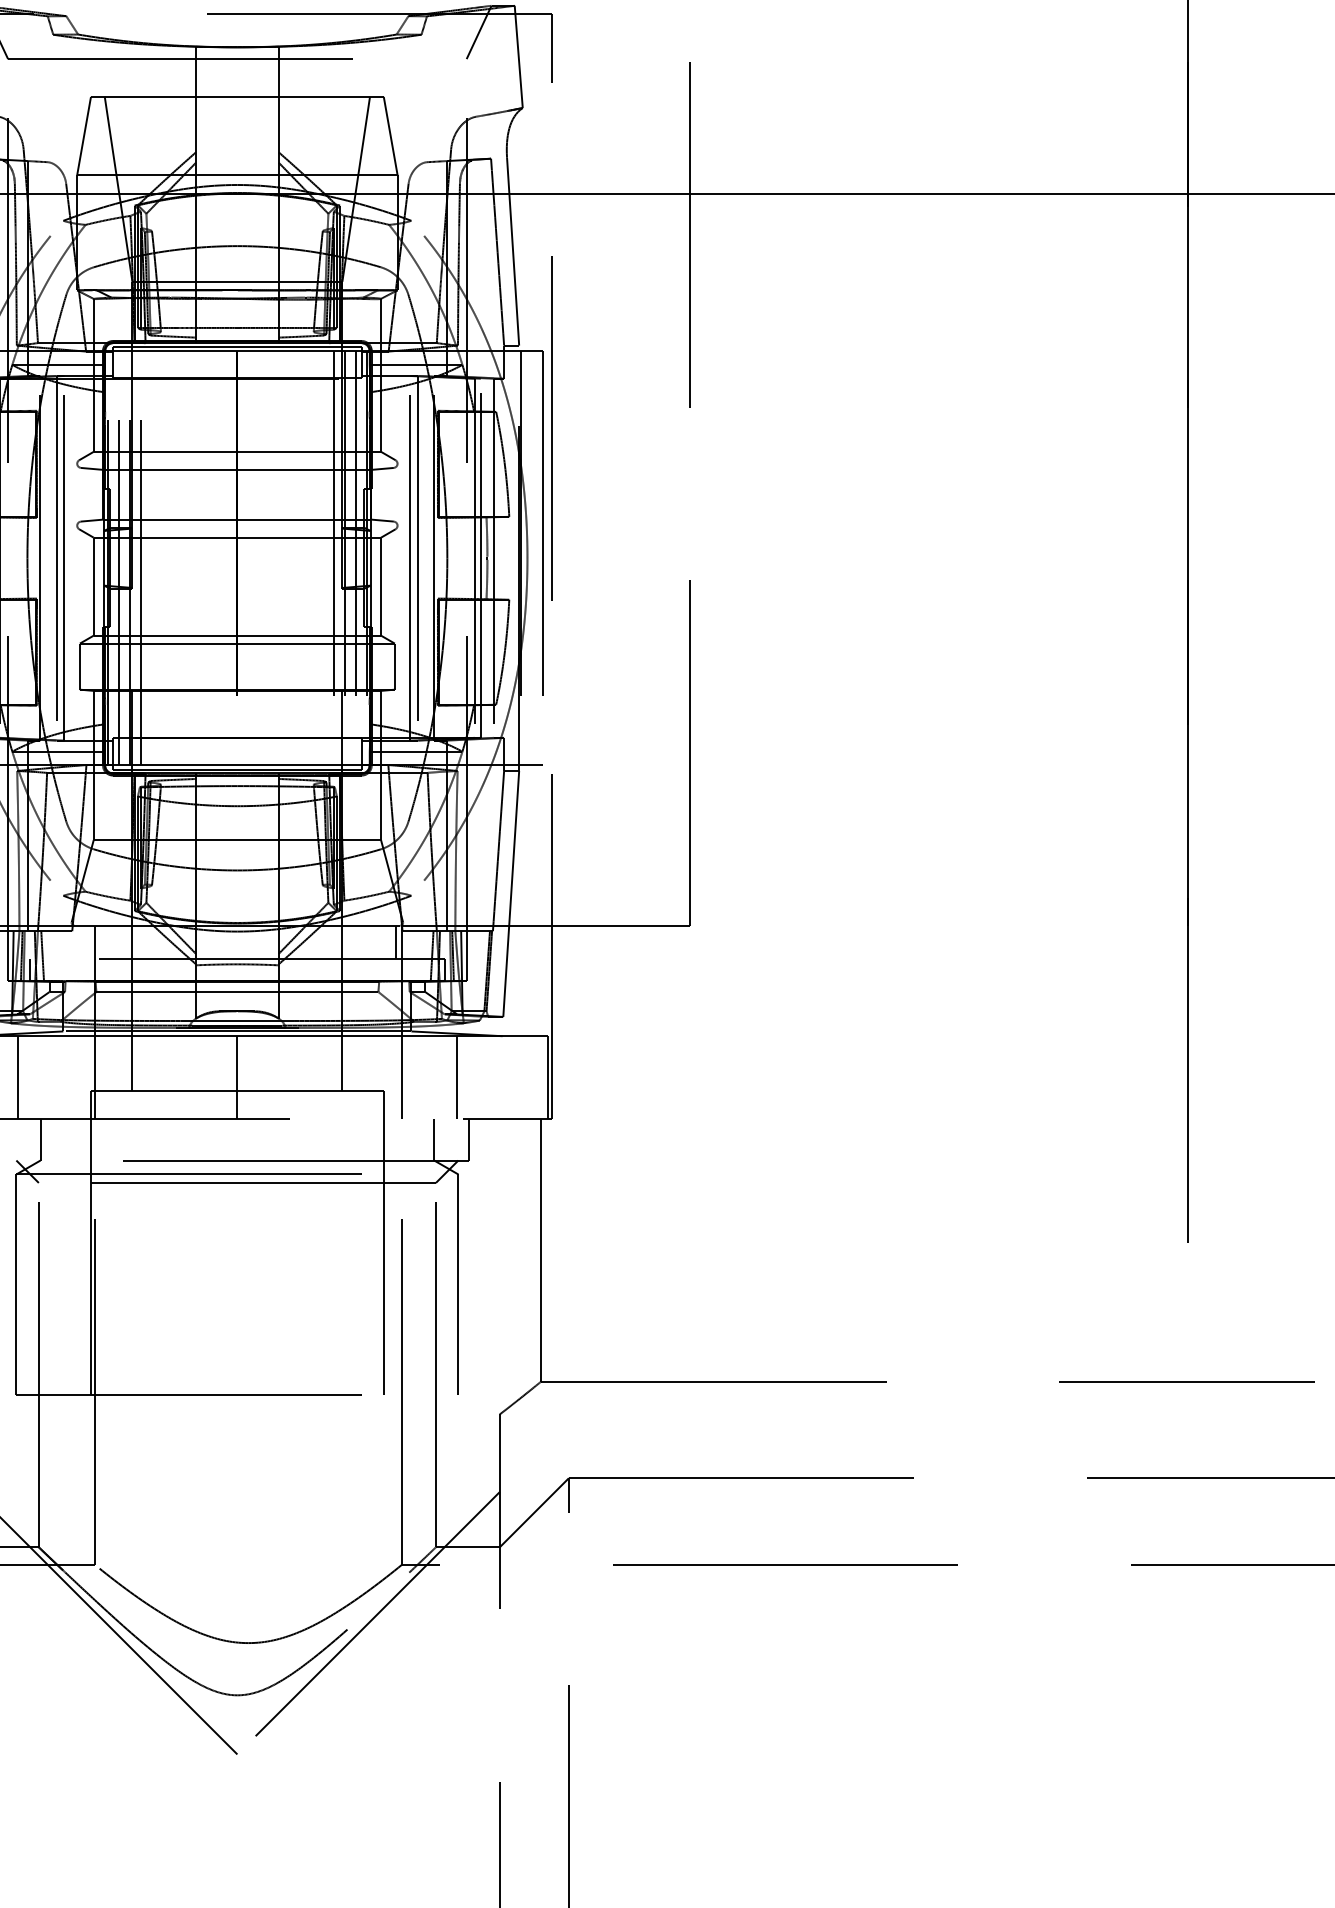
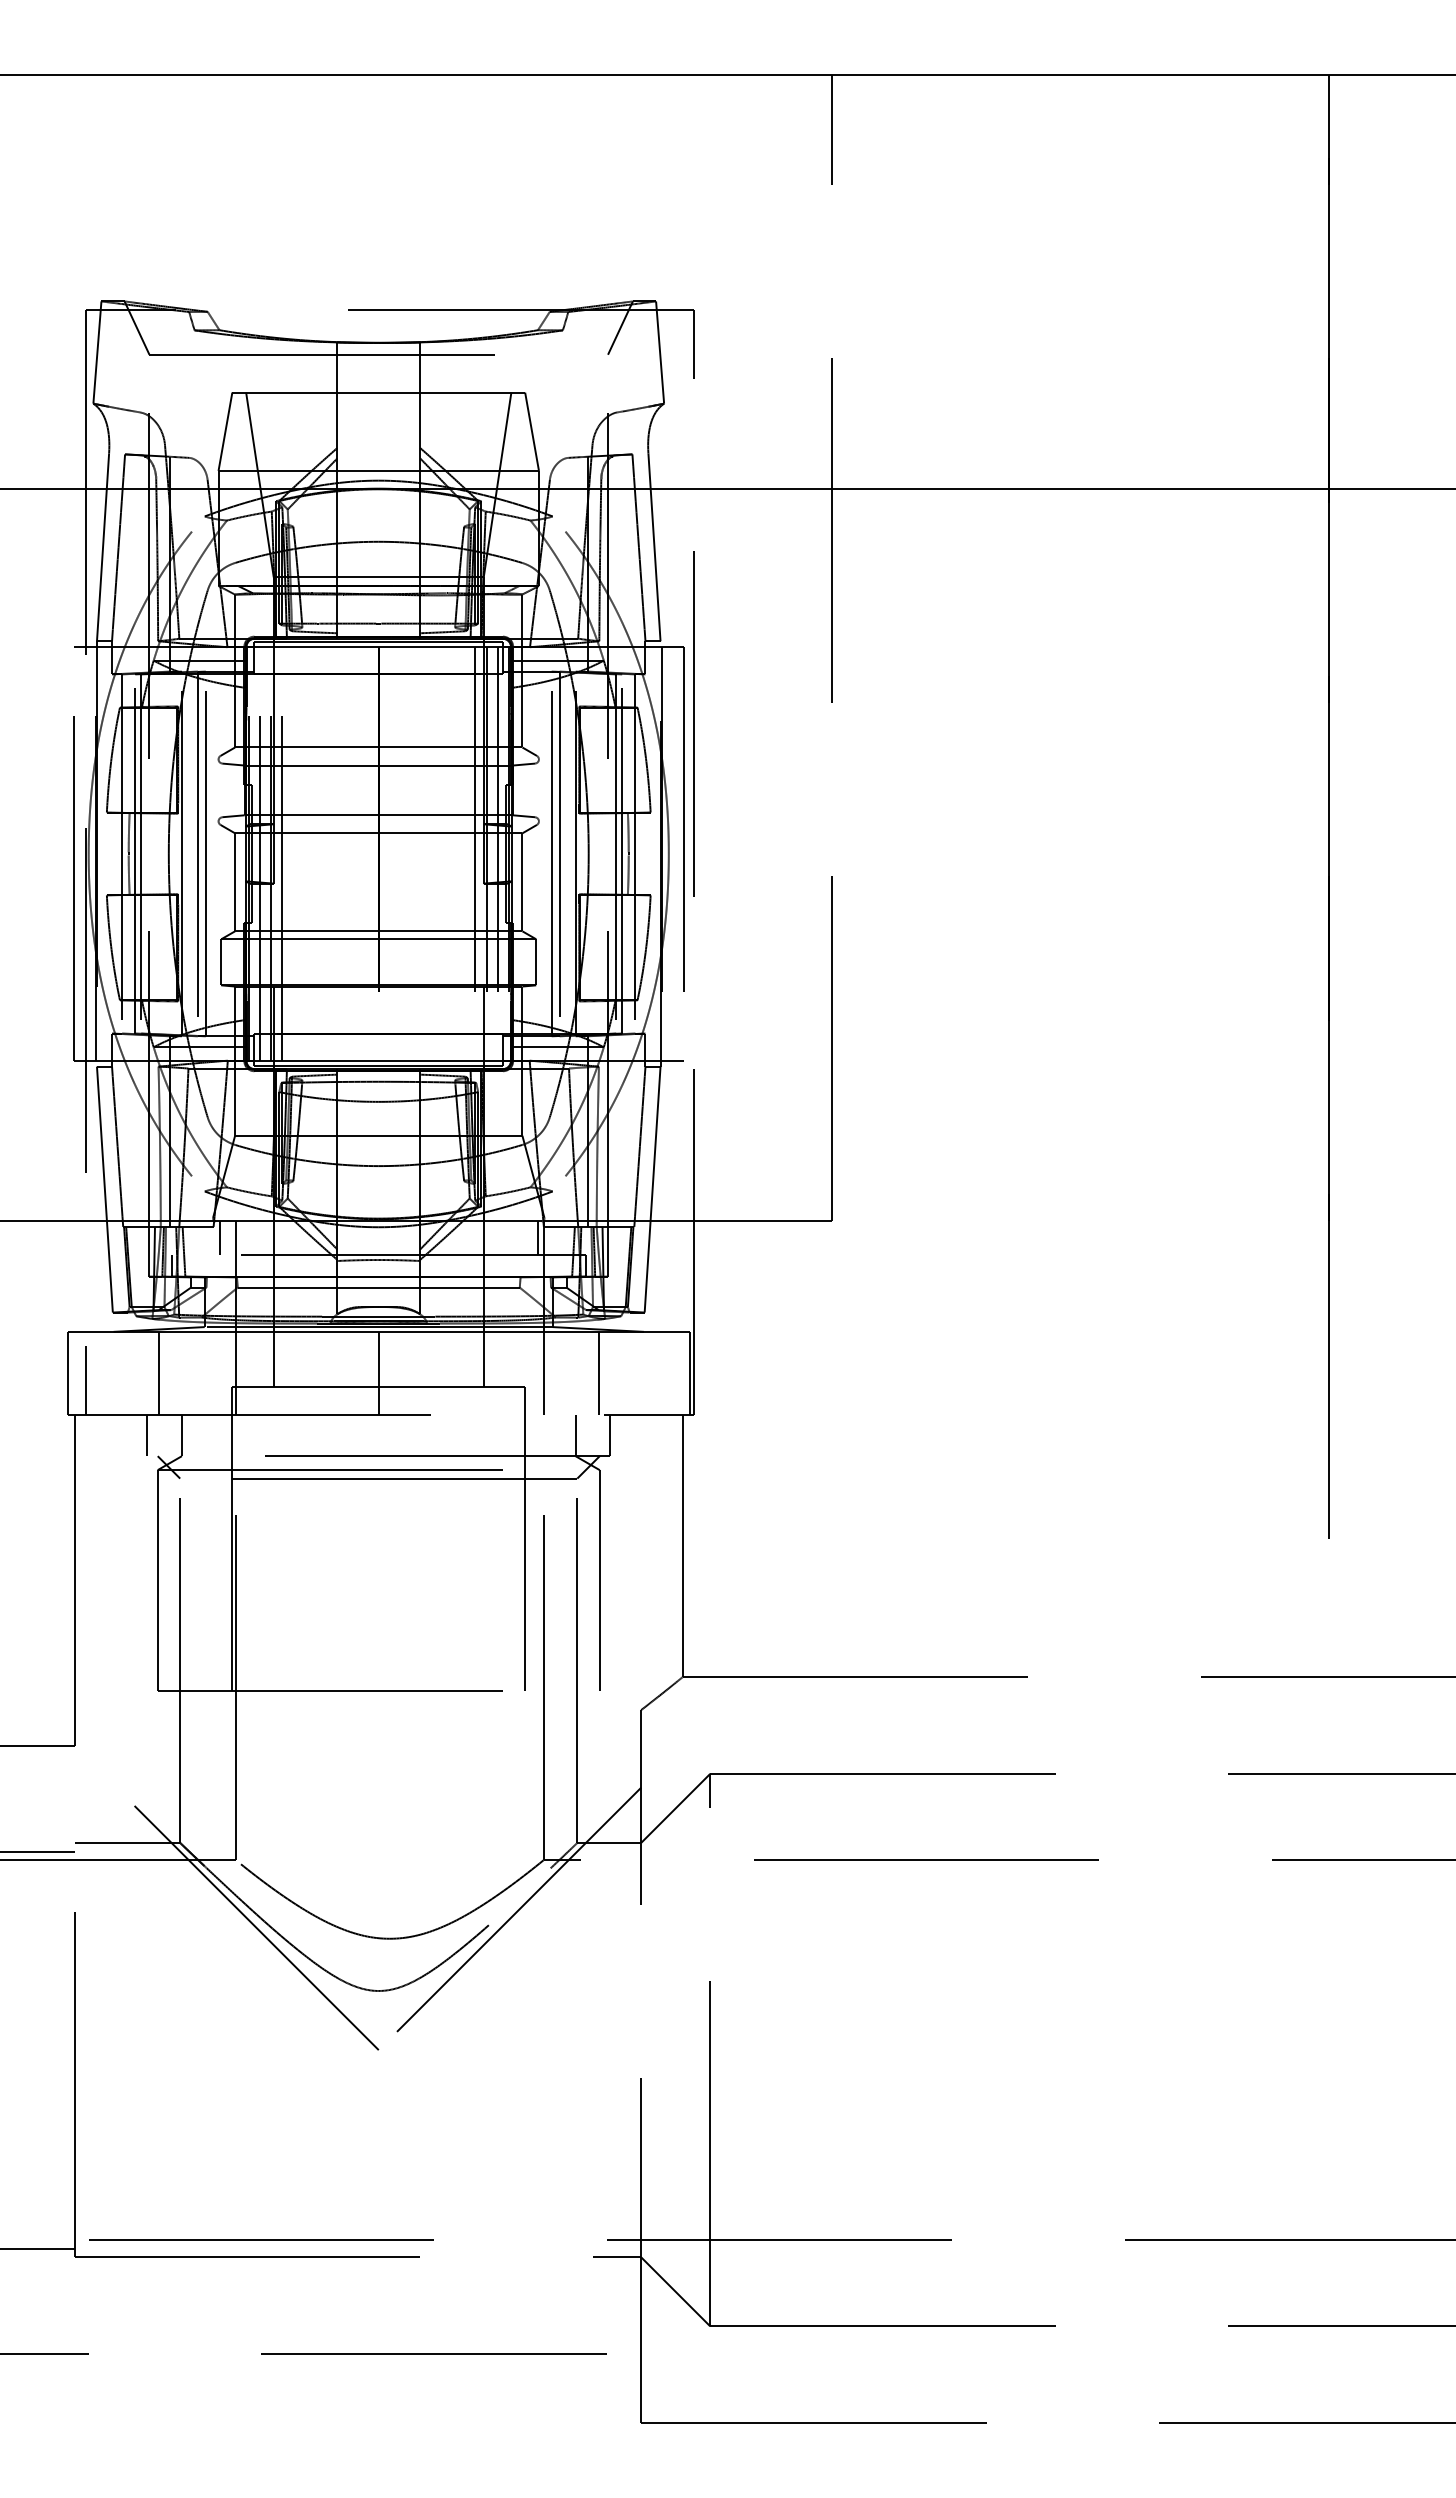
line: (78, 941) -> (219, 1237), added
line: (6, 1139) -> (147, 1435), added

